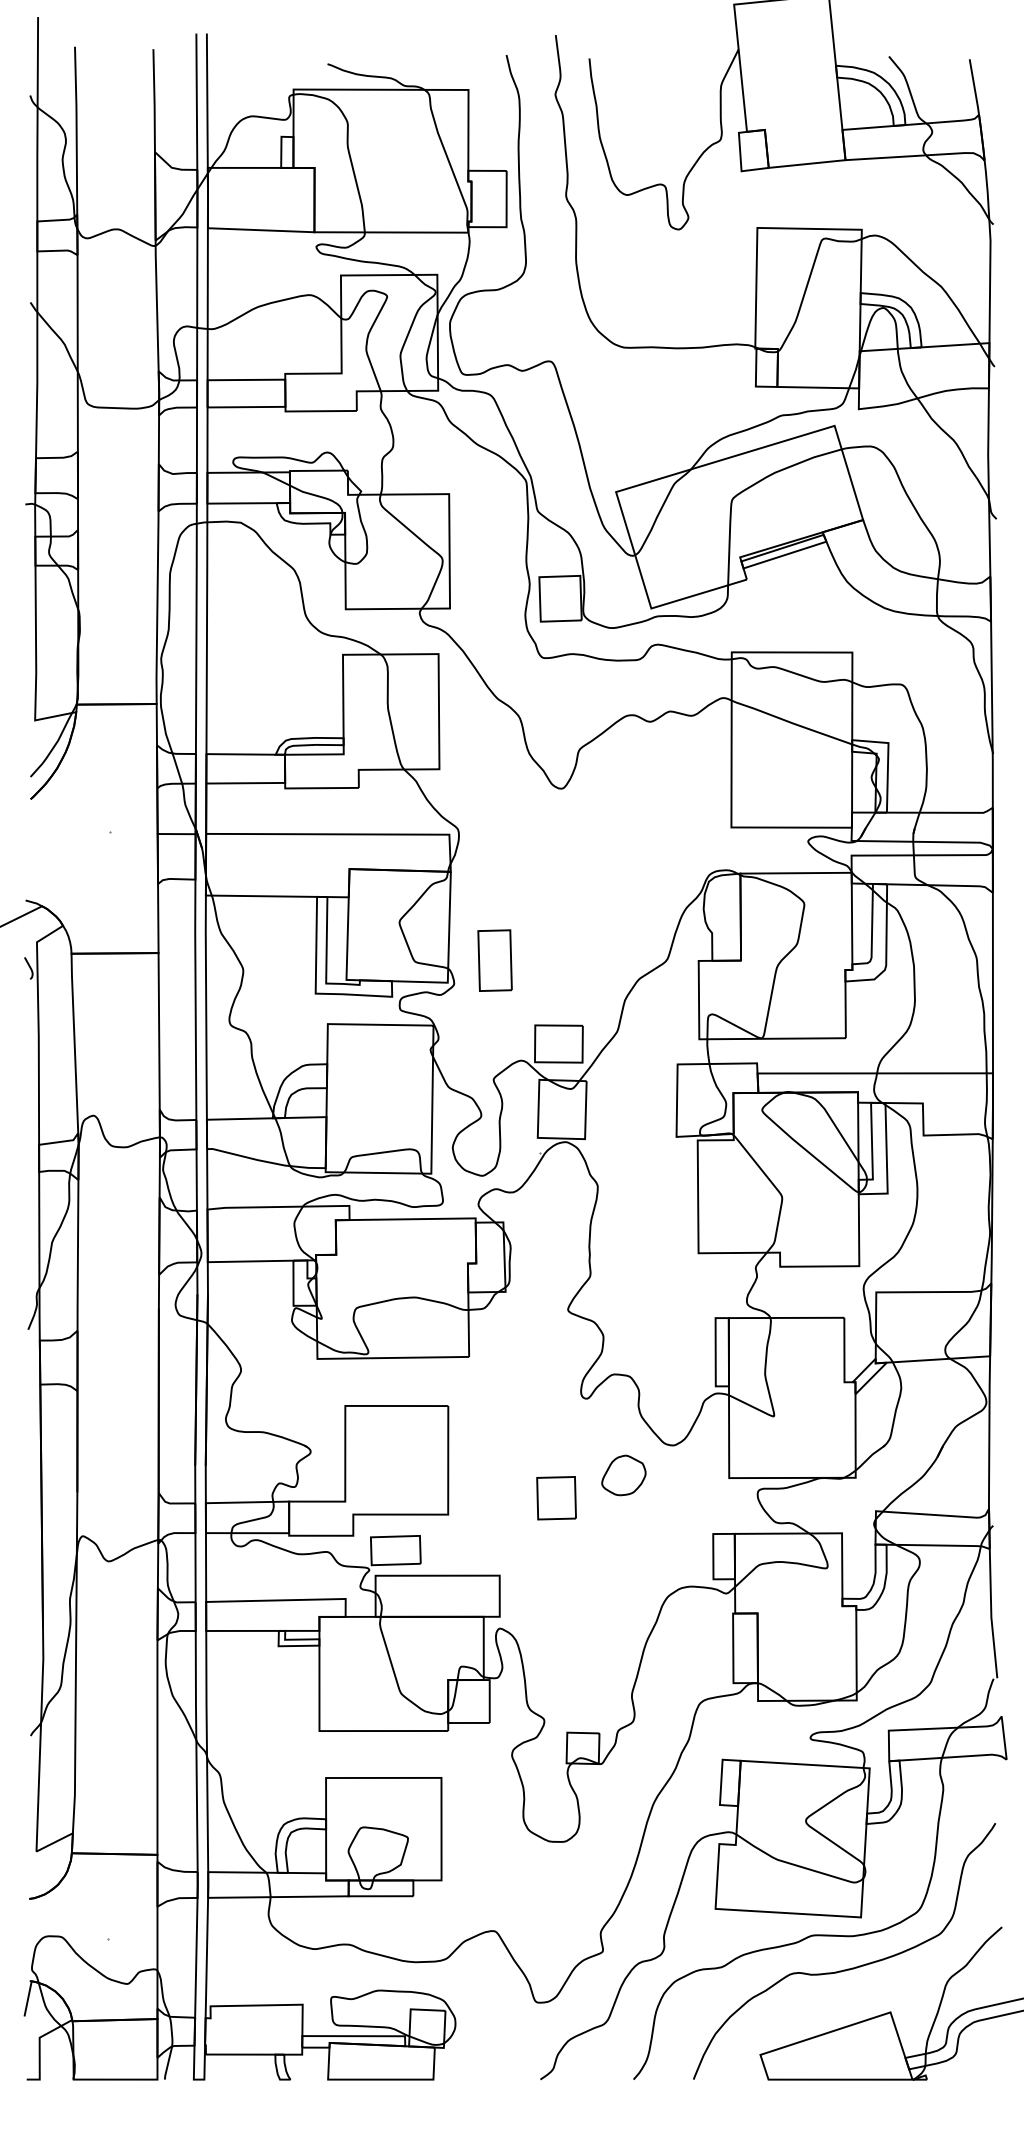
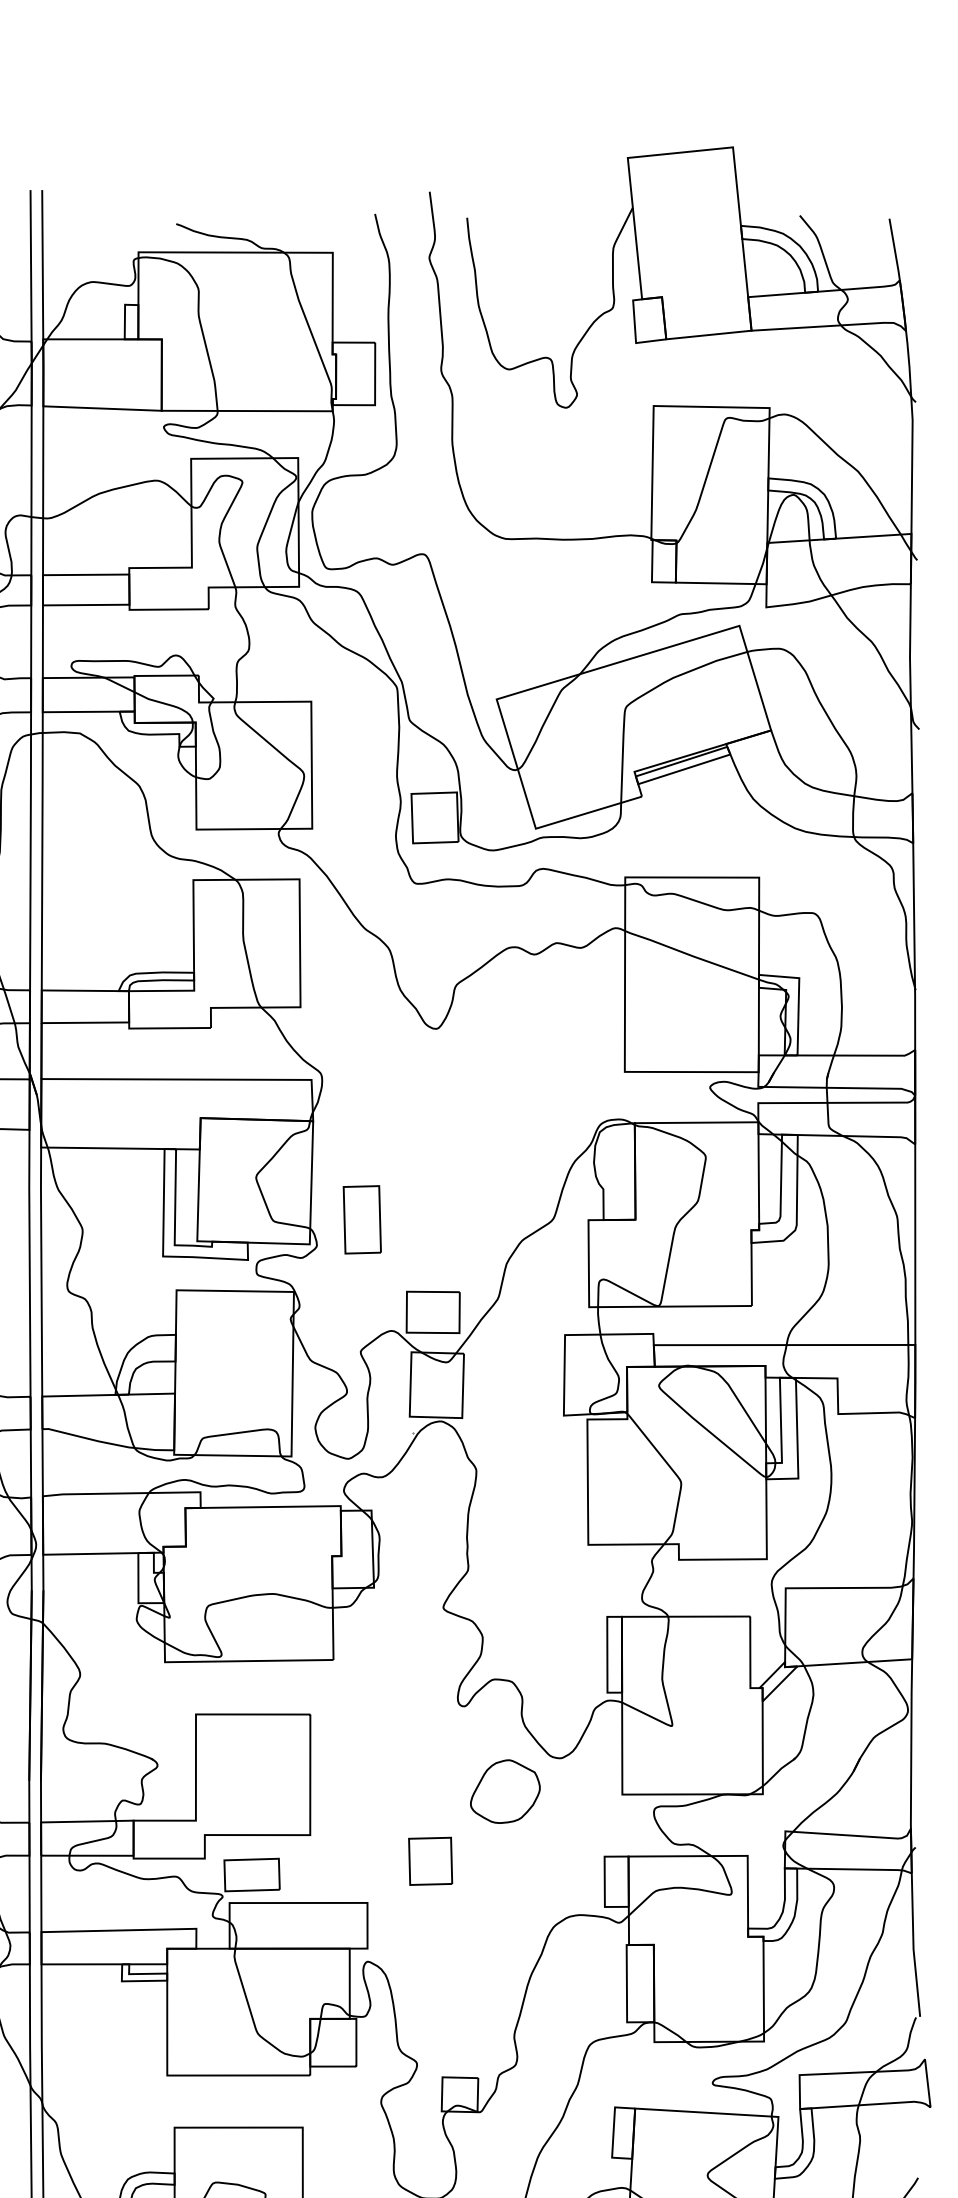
part: (623, 1475) -> (504, 1791), size x1.43
part: (556, 1498) -> (430, 1861), moved

